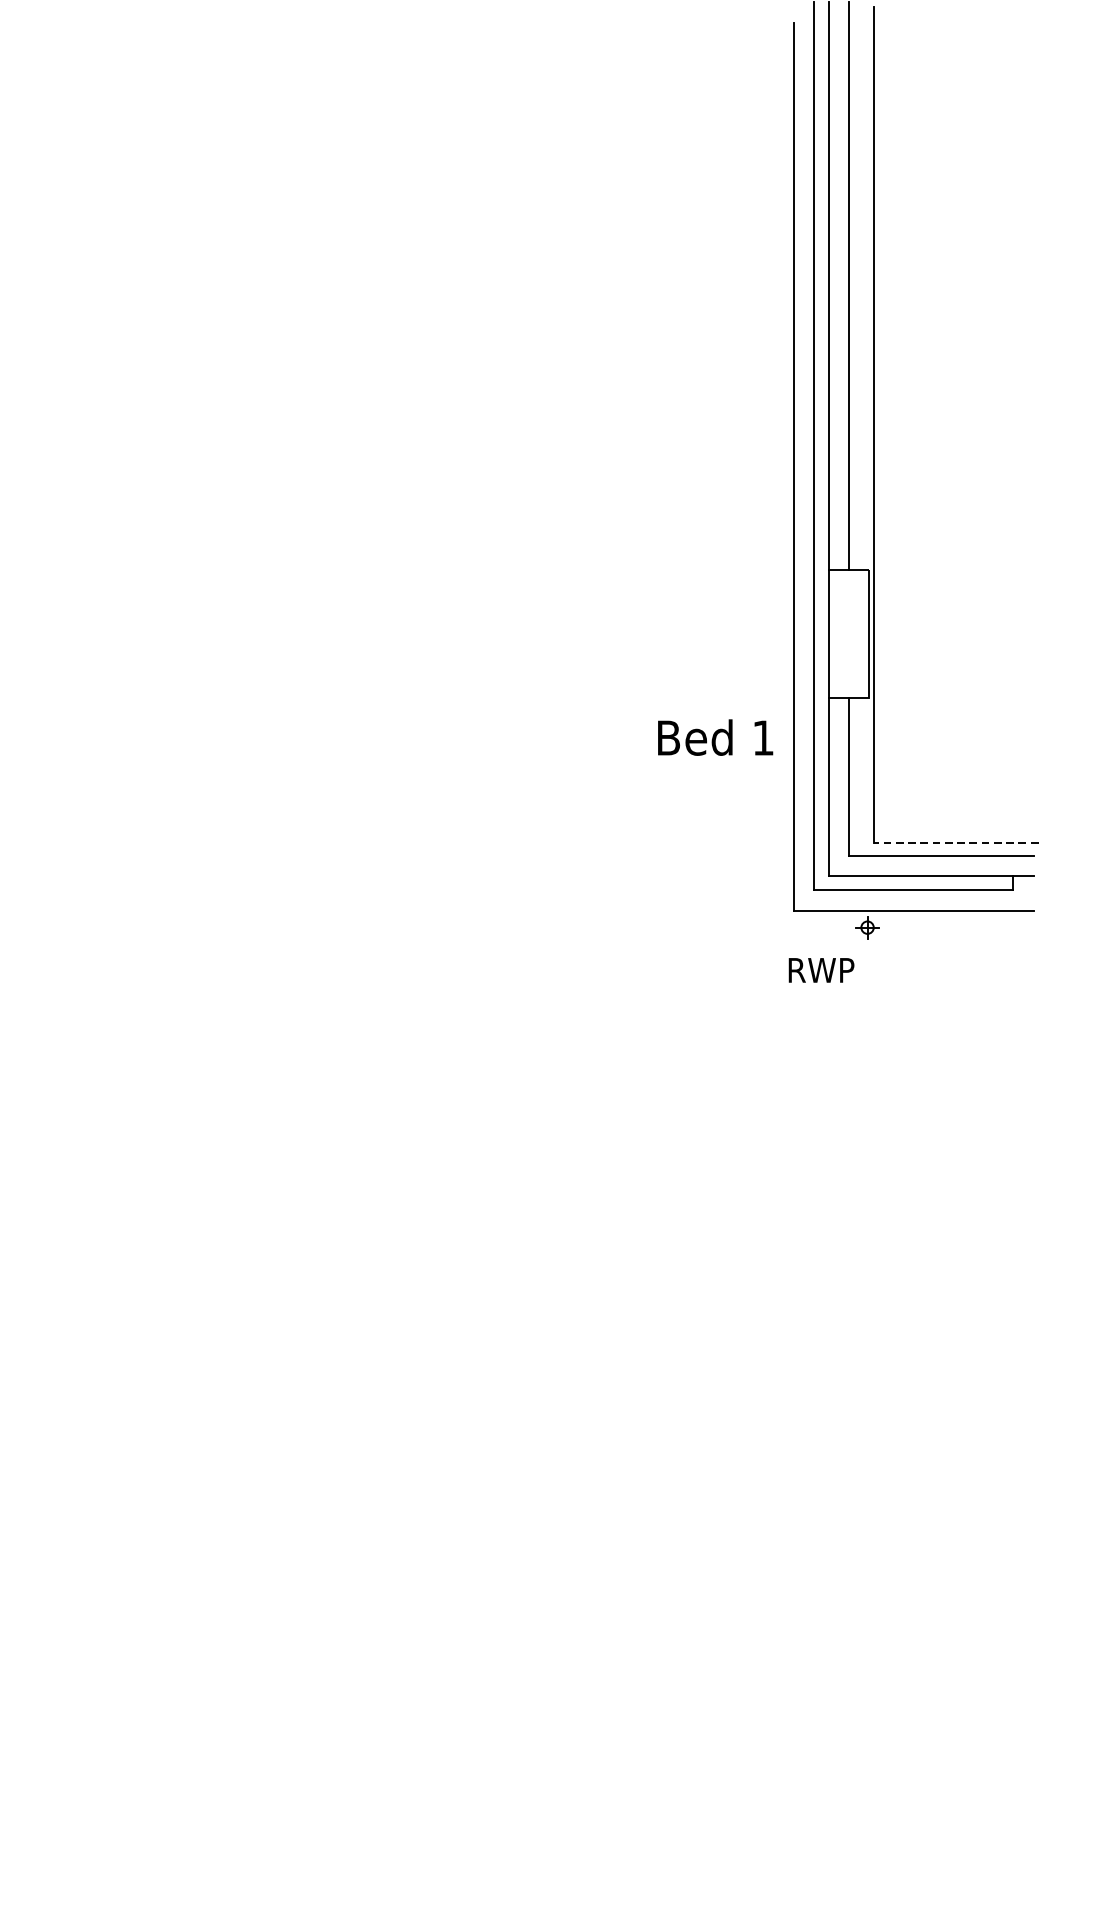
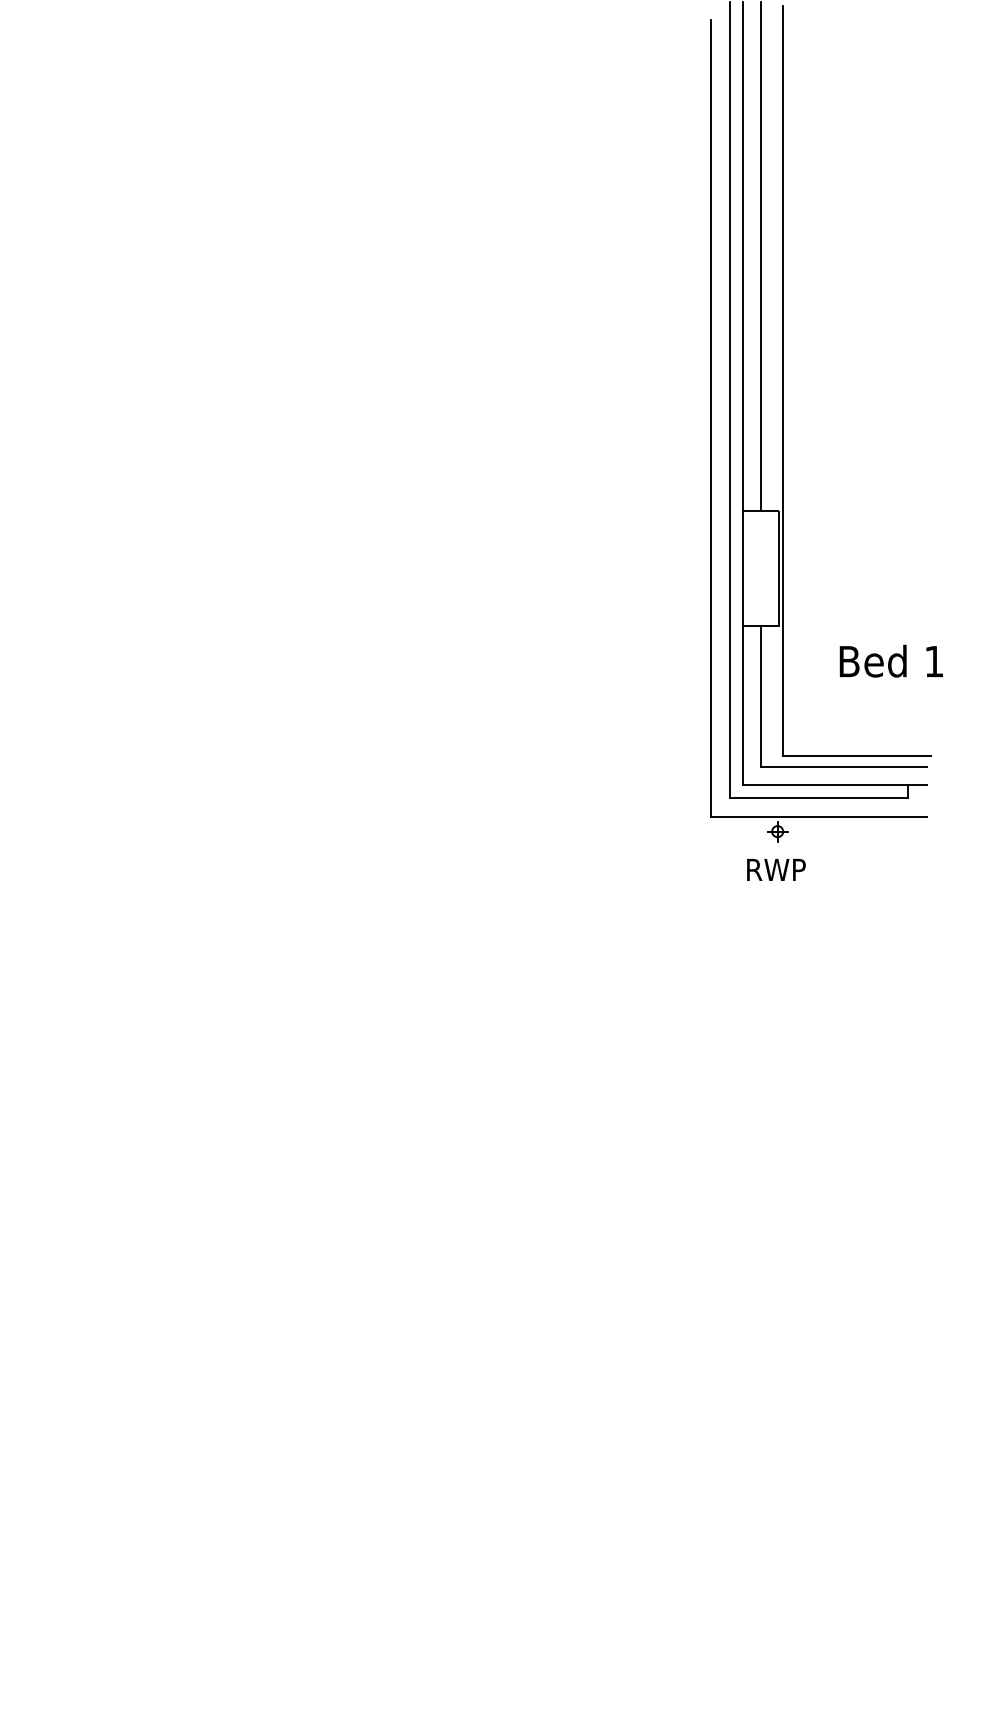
text: (714, 736) -> (890, 660), moved
line: (956, 842) -> (857, 755), dashed -> solid
text: (821, 969) -> (776, 869), moved

